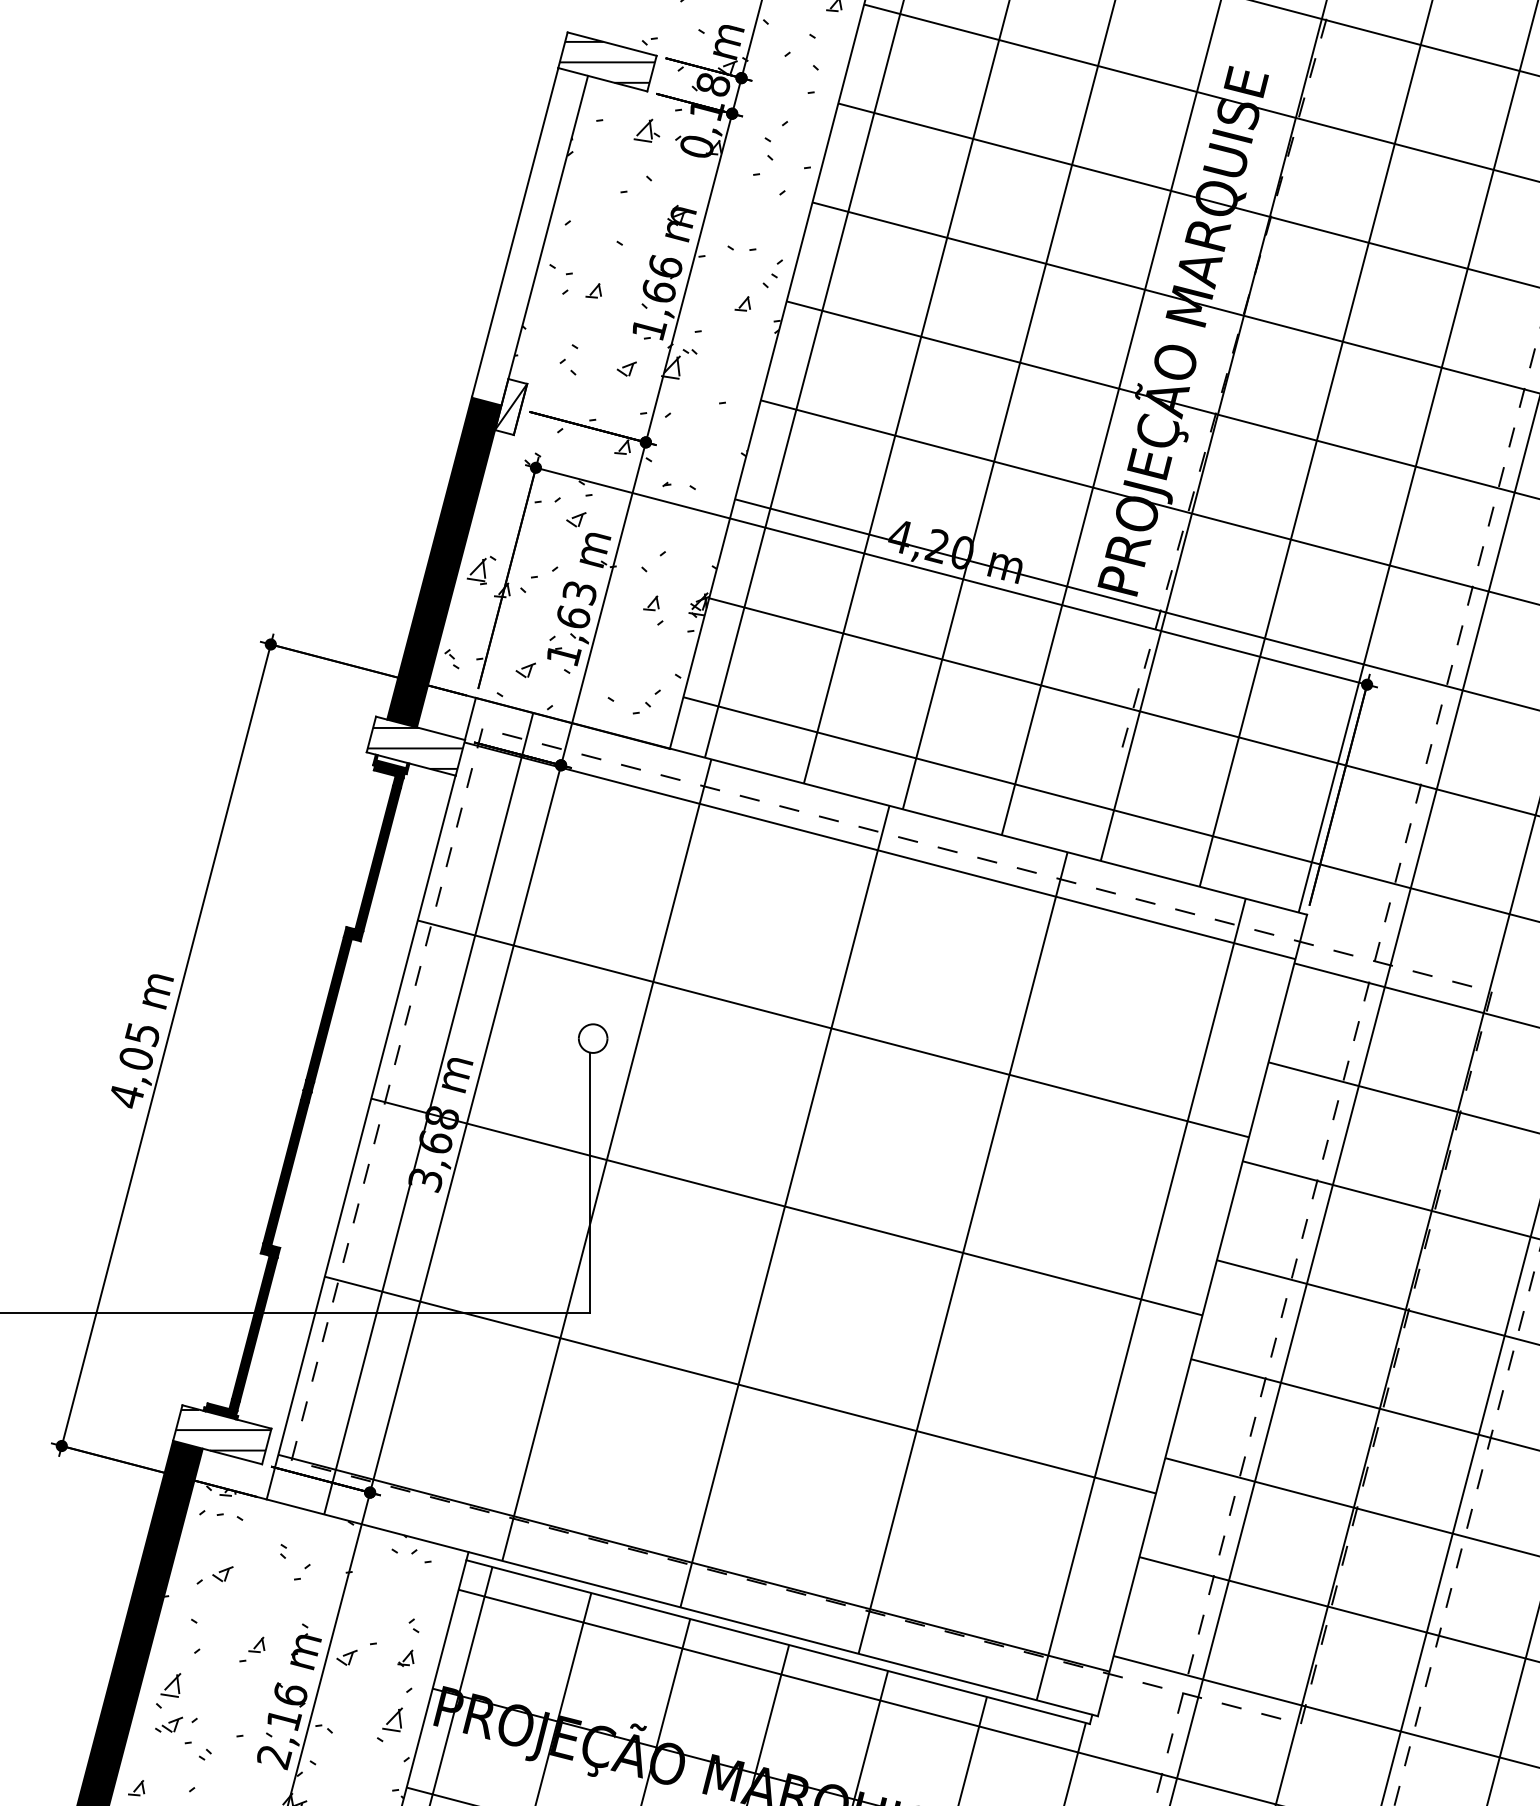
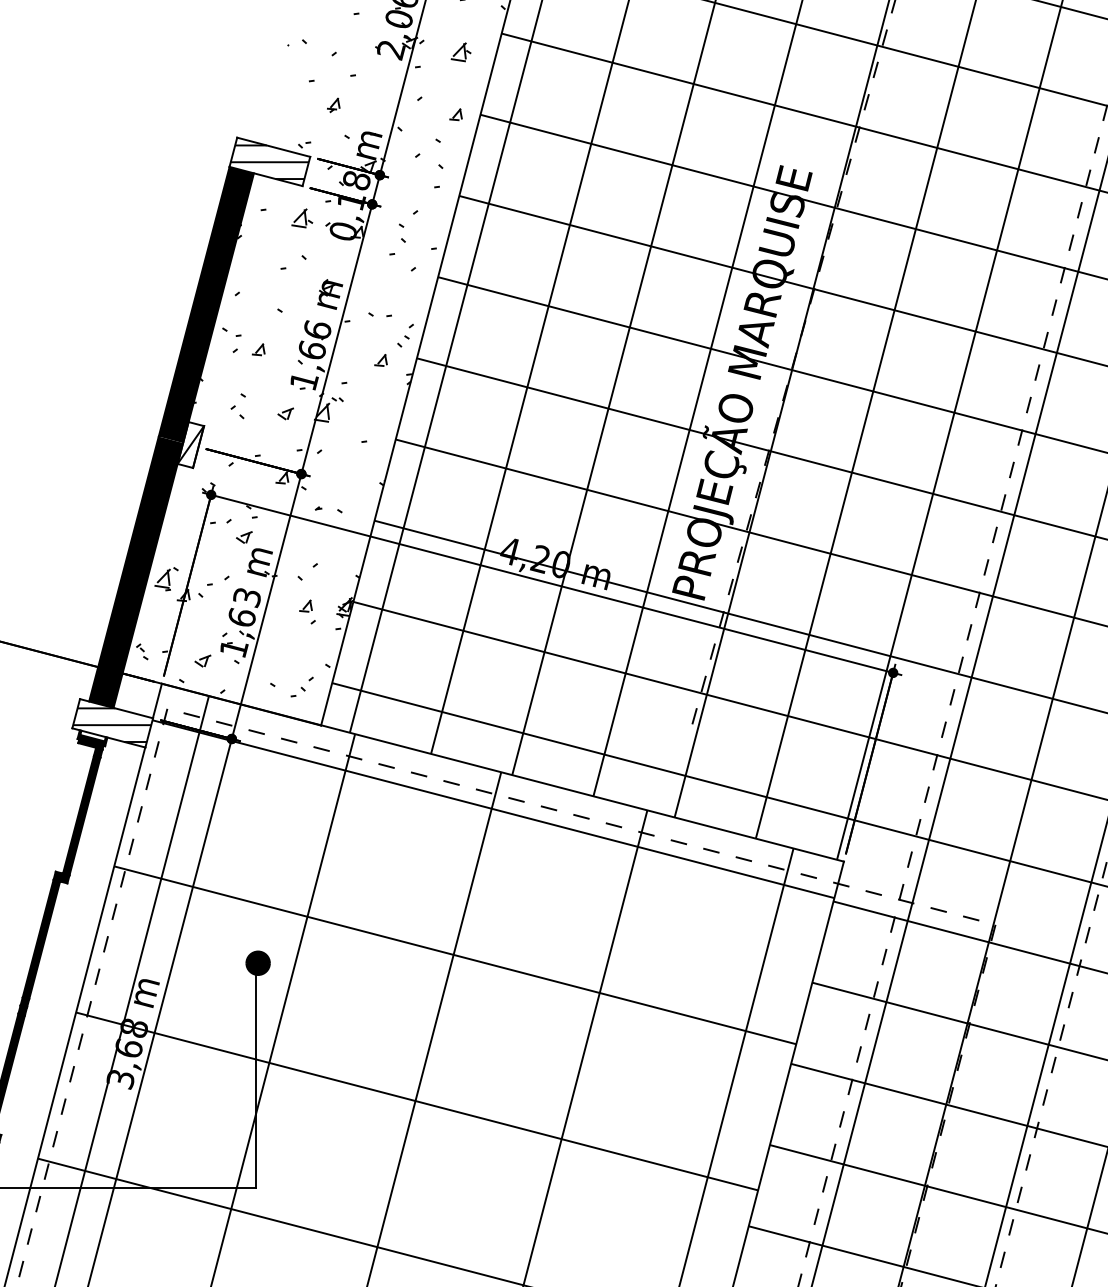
fill: (530, 236) -> (206, 305), added
fill: (592, 1038) -> (257, 963), added

